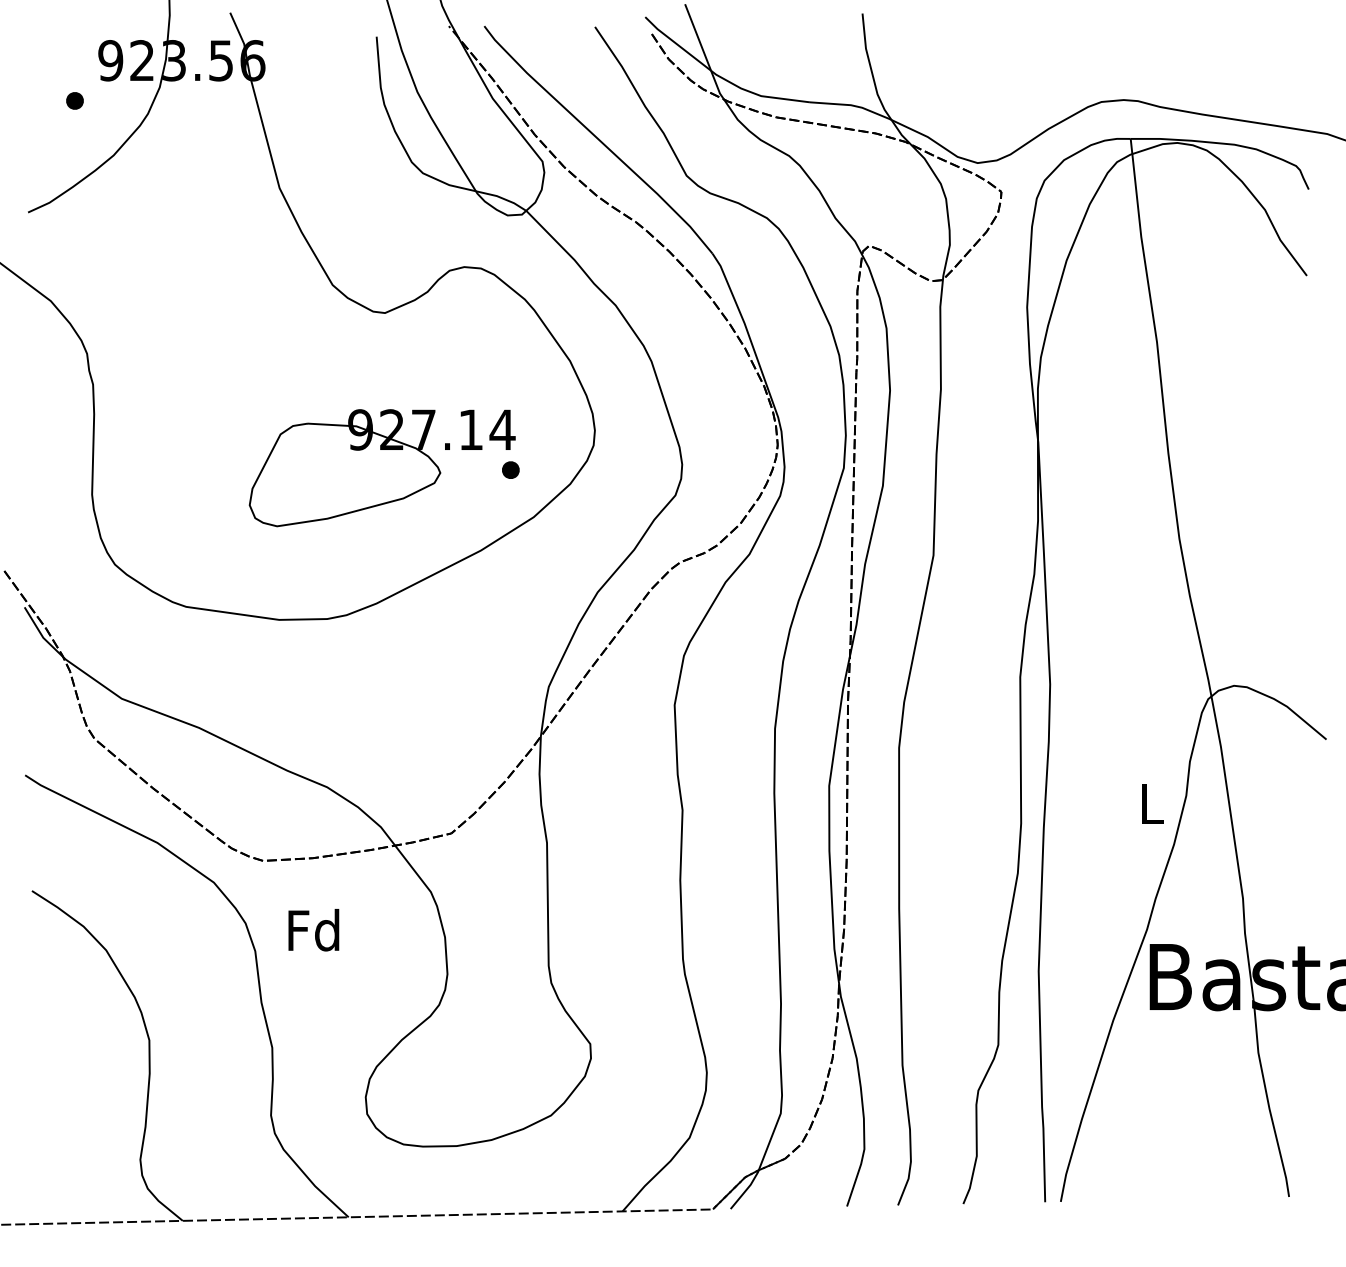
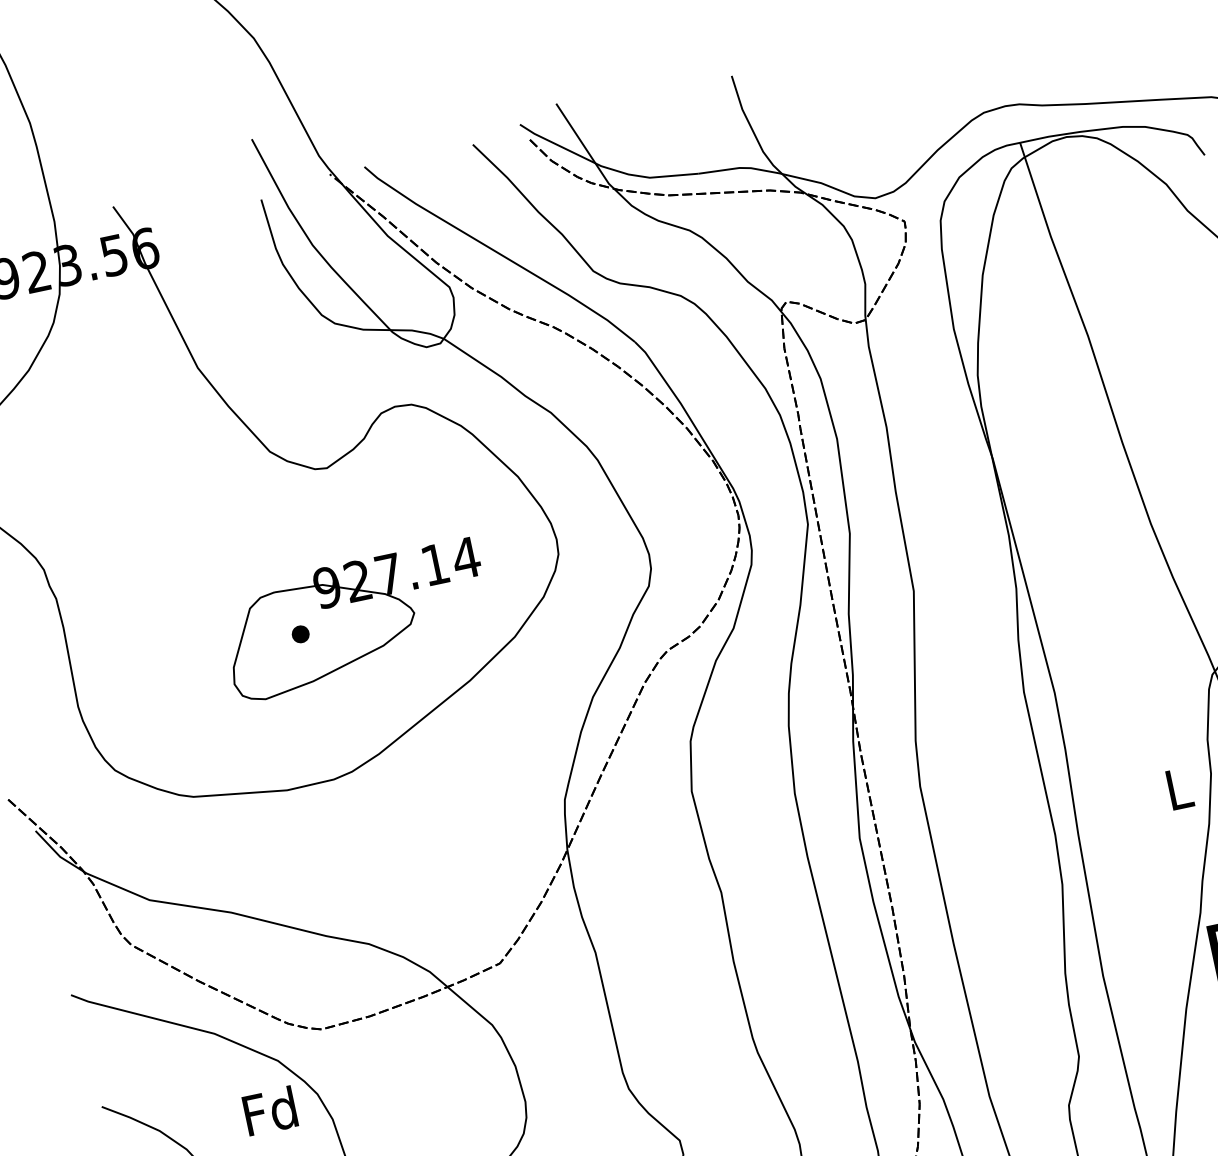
part: (510, 469) -> (300, 633), moved
text: (313, 930) -> (269, 1111), moved

